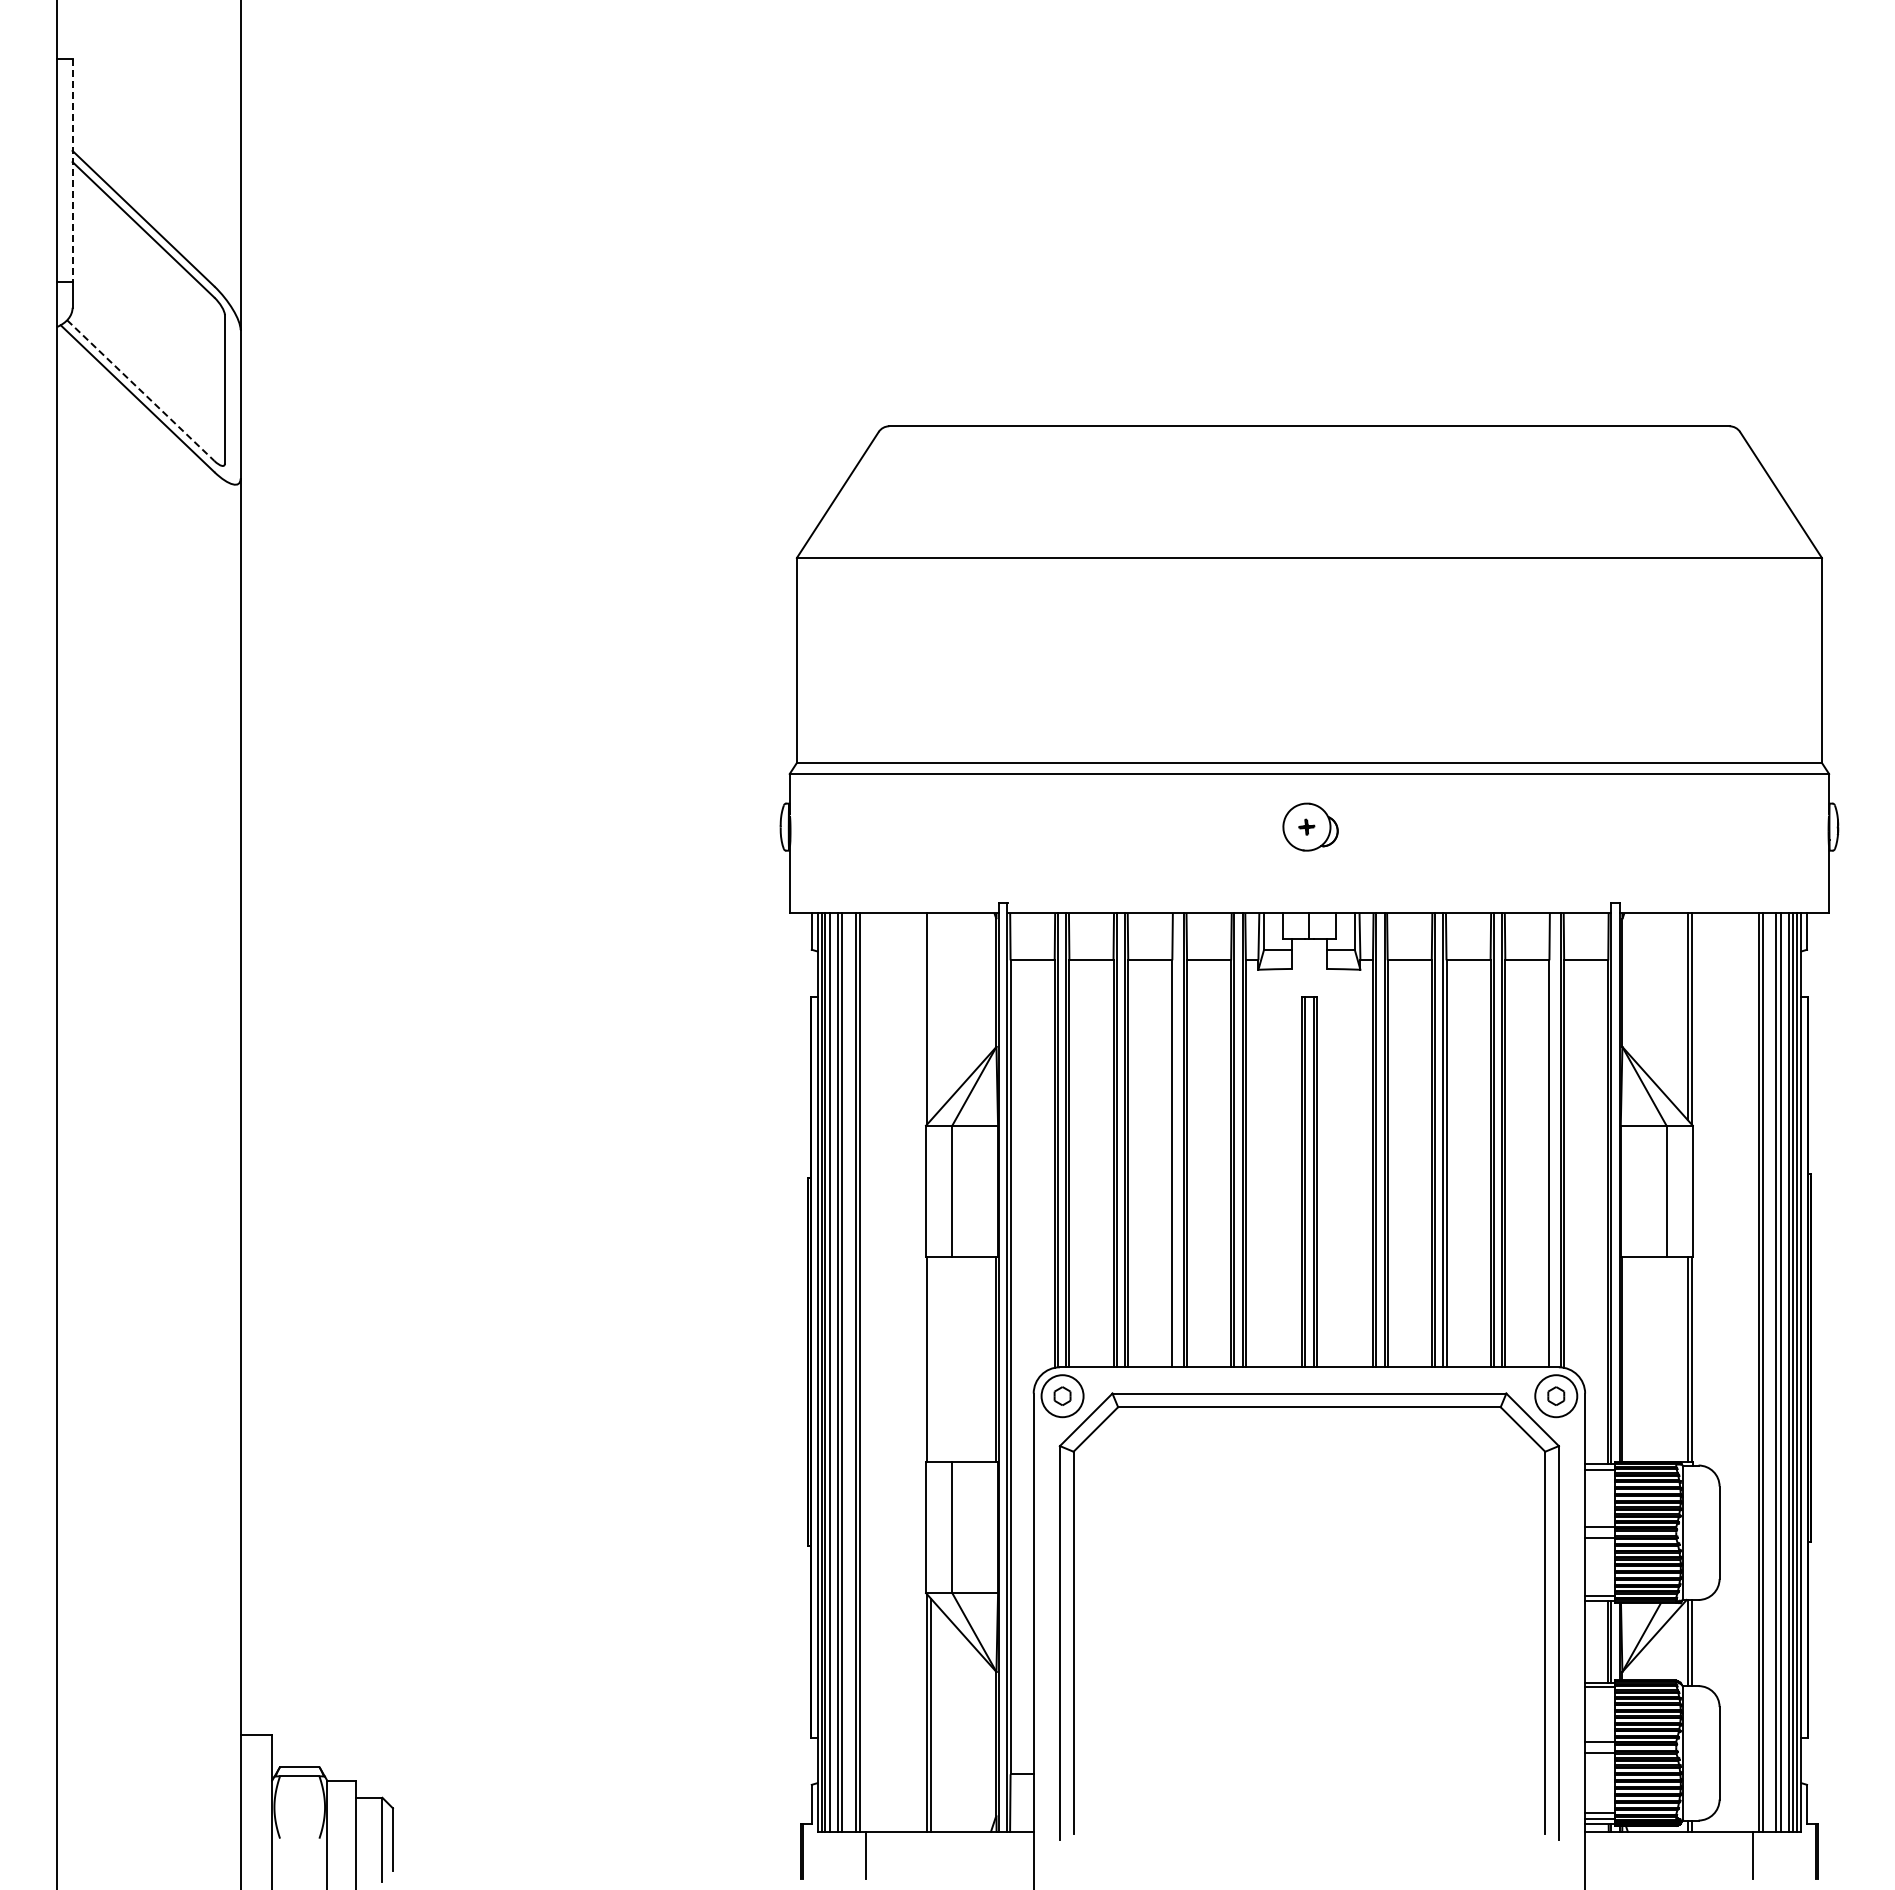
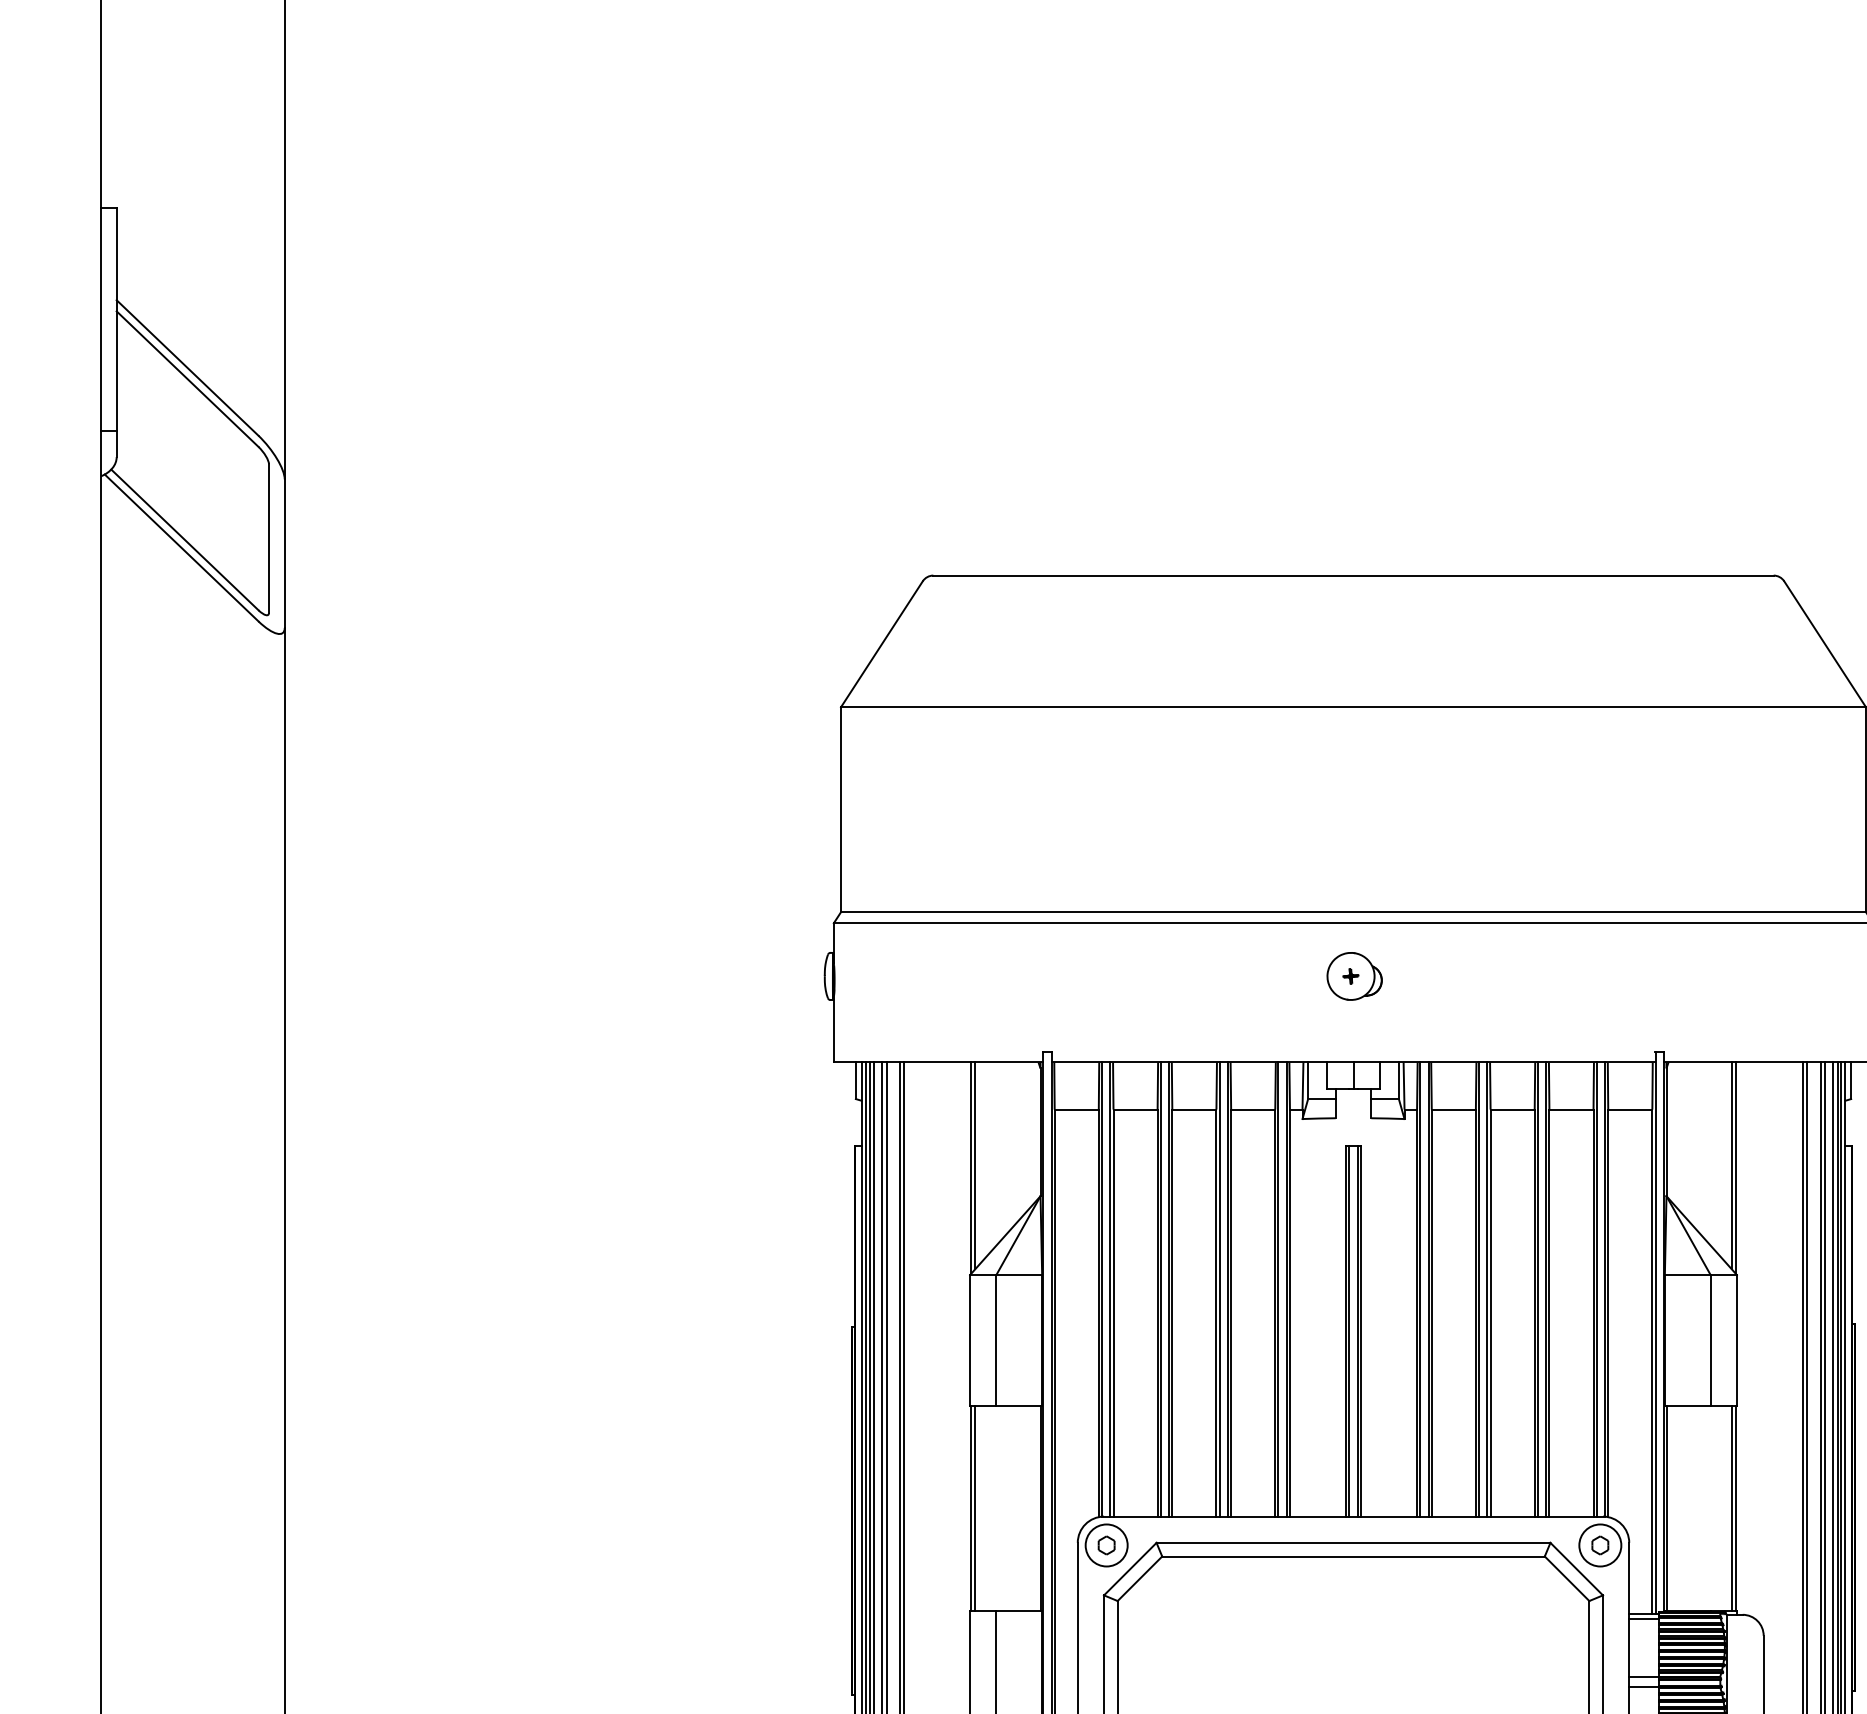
line: (72, 170) -> (116, 319), dashed -> solid
line: (140, 390) -> (184, 539), dashed -> solid
line: (931, 1016) -> (975, 1165), added
line: (1175, 1140) -> (1219, 1289), added
line: (1552, 1140) -> (1596, 1289), added
line: (931, 1359) -> (975, 1508), added

